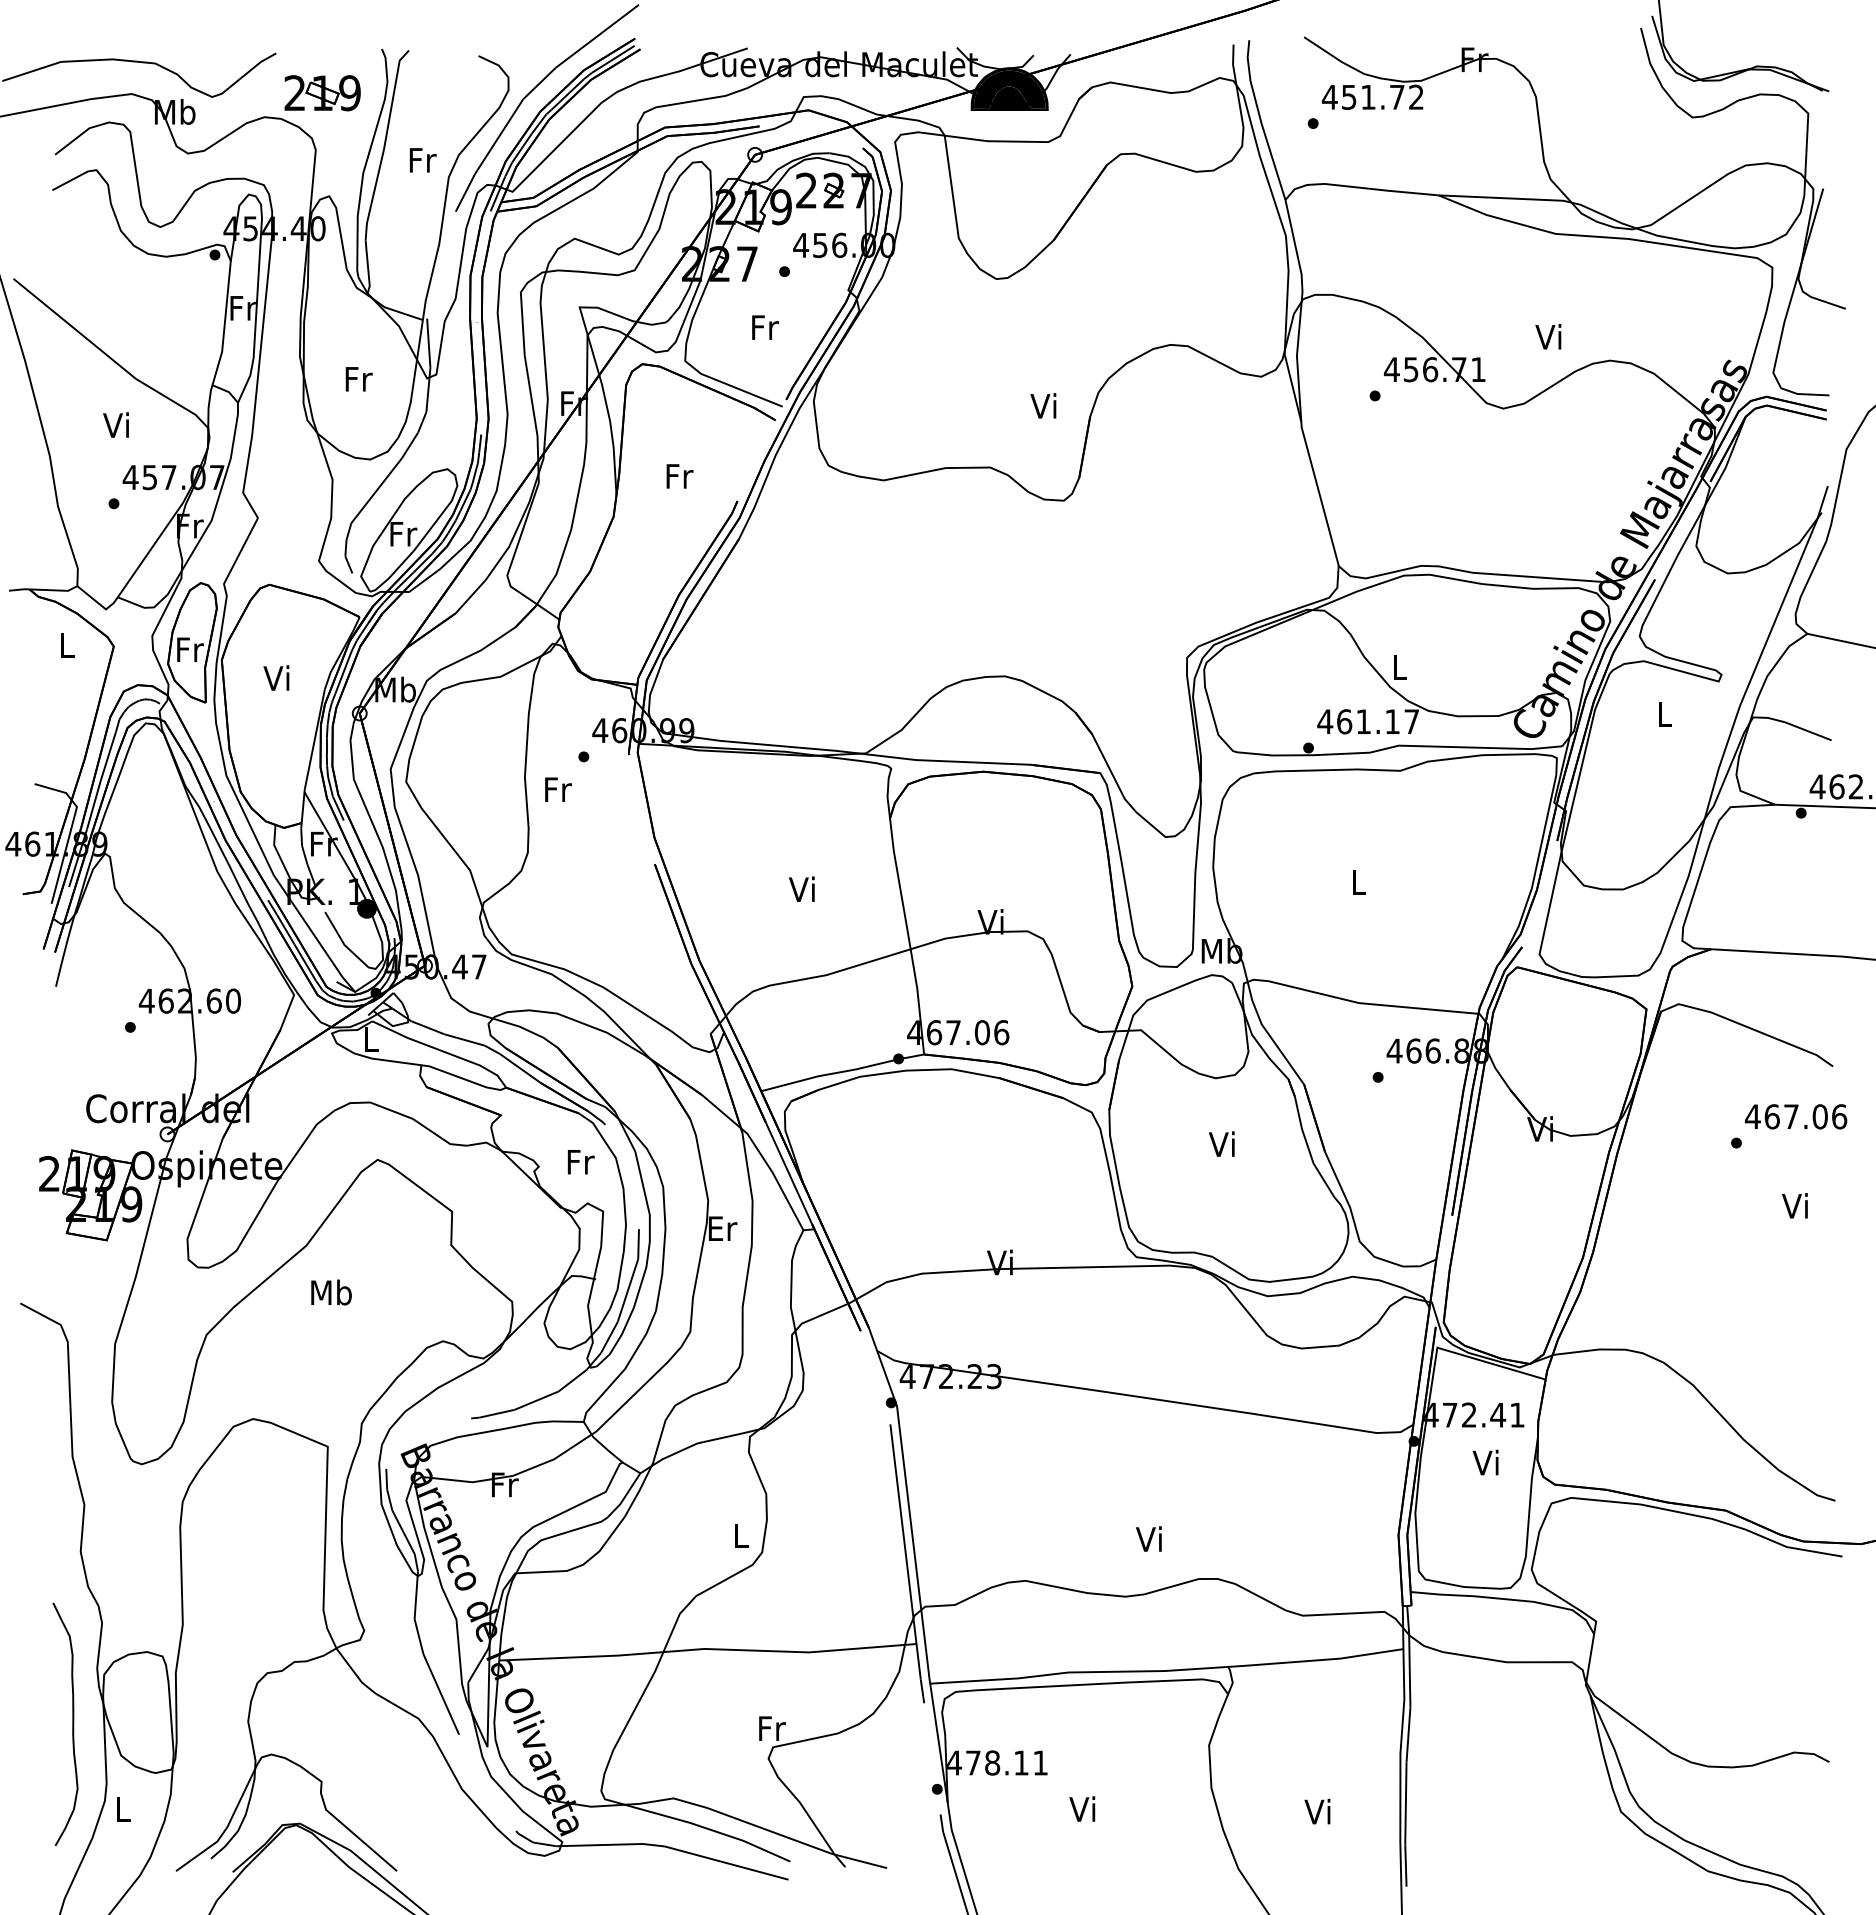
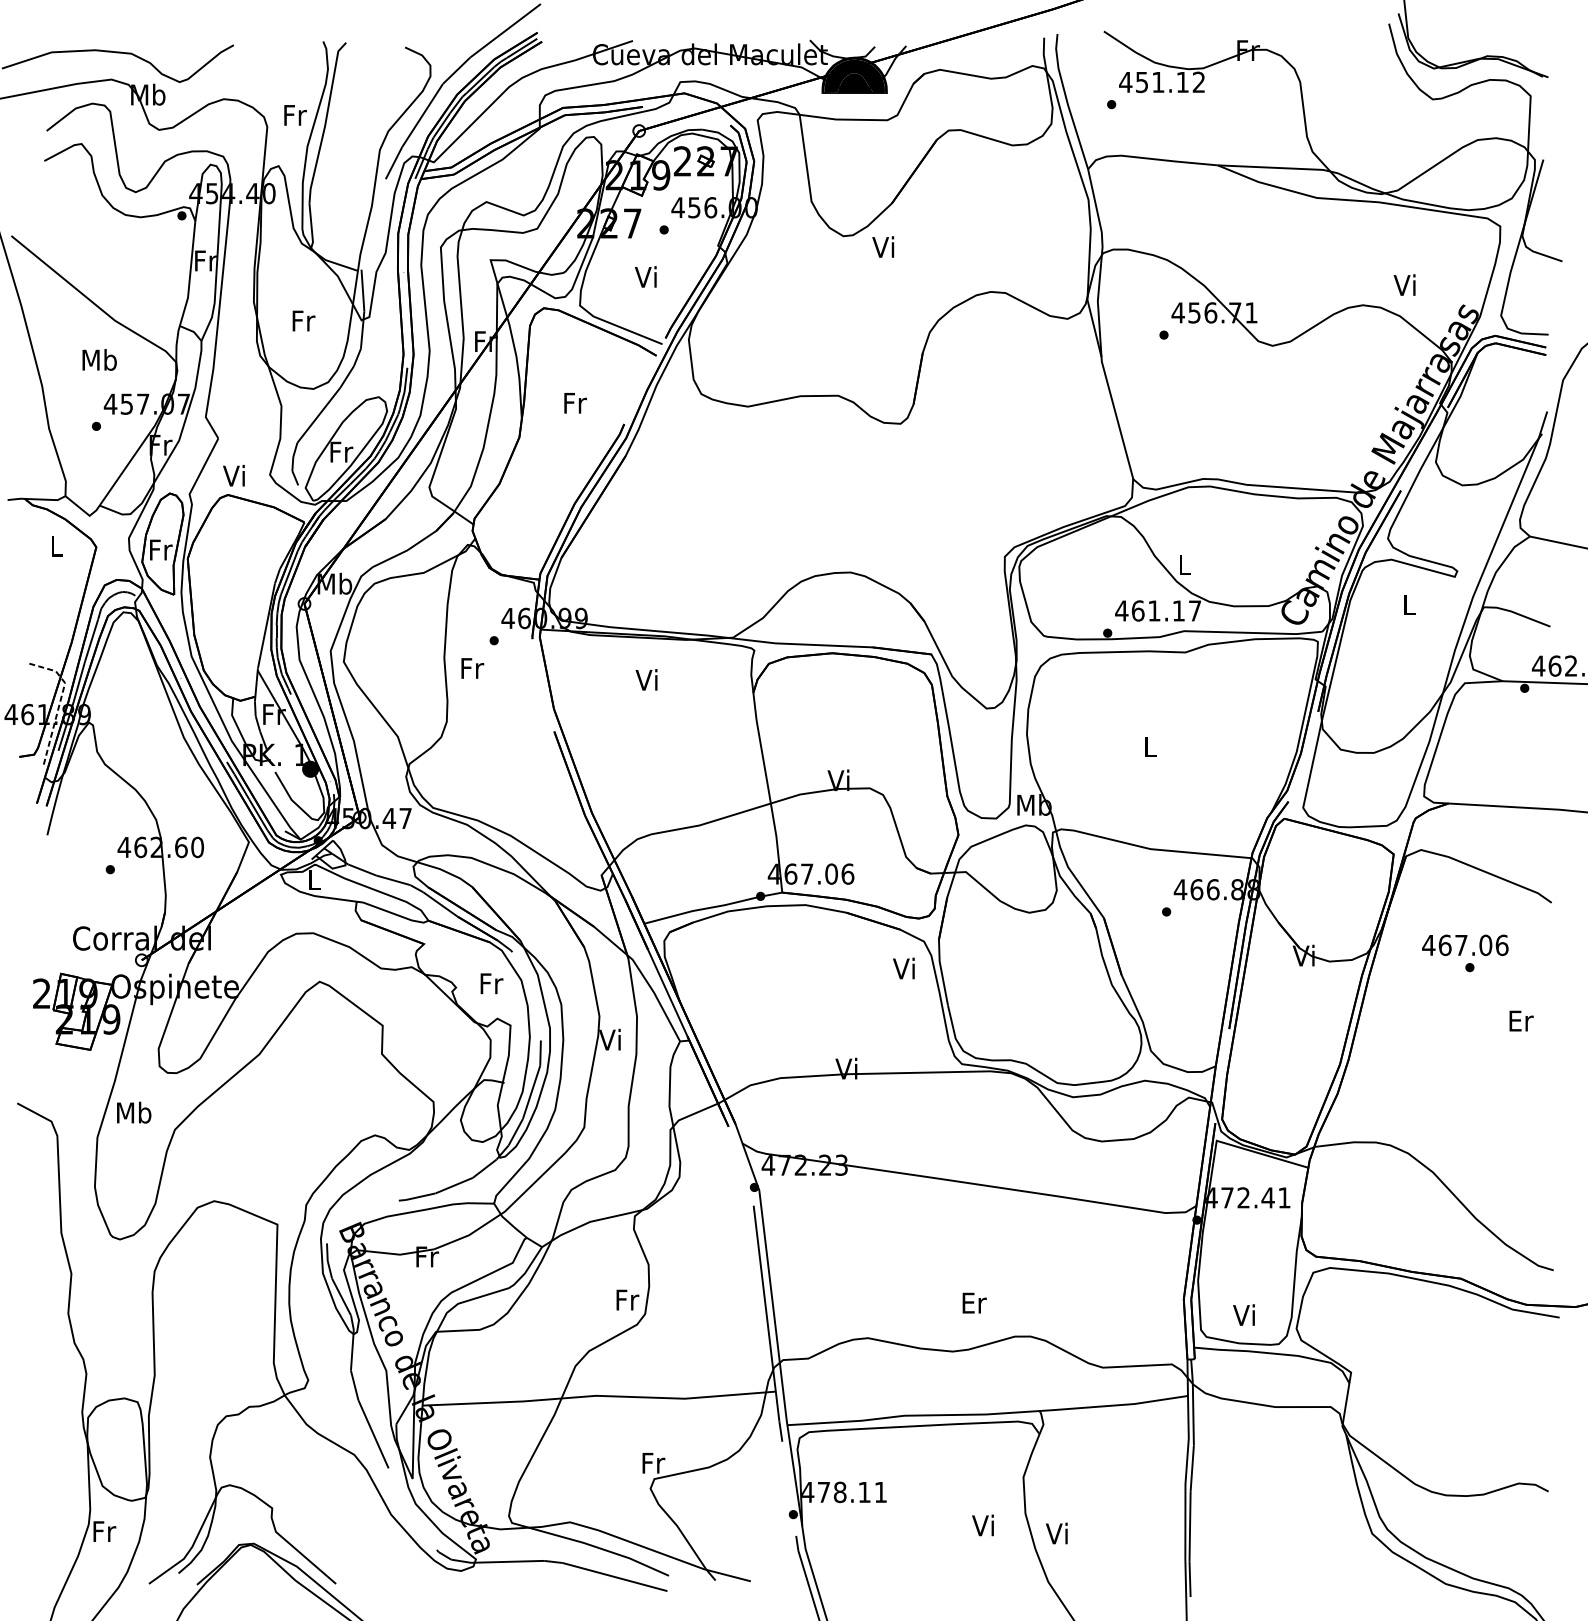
part: (322, 93) -> (272, 79), removed
text: (1397, 97) -> (1182, 82), 451.72 -> 451.12
text: (422, 160) -> (294, 115), moved
text: (764, 326) -> (647, 276), Fr -> Vi
text: (1548, 336) -> (1404, 284), moved
text: (1043, 405) -> (883, 246), moved
text: (117, 425) -> (99, 360), Vi -> Mb
text: (276, 677) -> (234, 475), moved
line: (70, 830) -> (59, 702), solid -> dashed
text: (801, 888) -> (646, 679), moved
text: (1796, 1116) -> (1465, 945), moved
text: (1221, 1143) -> (903, 967), moved
text: (1796, 1205) -> (1520, 1020), Vi -> Er
text: (722, 1227) -> (611, 1039), Er -> Vi
text: (331, 1292) -> (134, 1112), moved
text: (1485, 1462) -> (1243, 1315), moved
text: (741, 1535) -> (627, 1299), L -> Fr
text: (1150, 1538) -> (973, 1302), Vi -> Er
curve: (72, 1723) -> (61, 1458), removed
text: (1082, 1808) -> (983, 1524), moved
text: (123, 1809) -> (104, 1531), L -> Fr
text: (1317, 1811) -> (1056, 1533), moved

